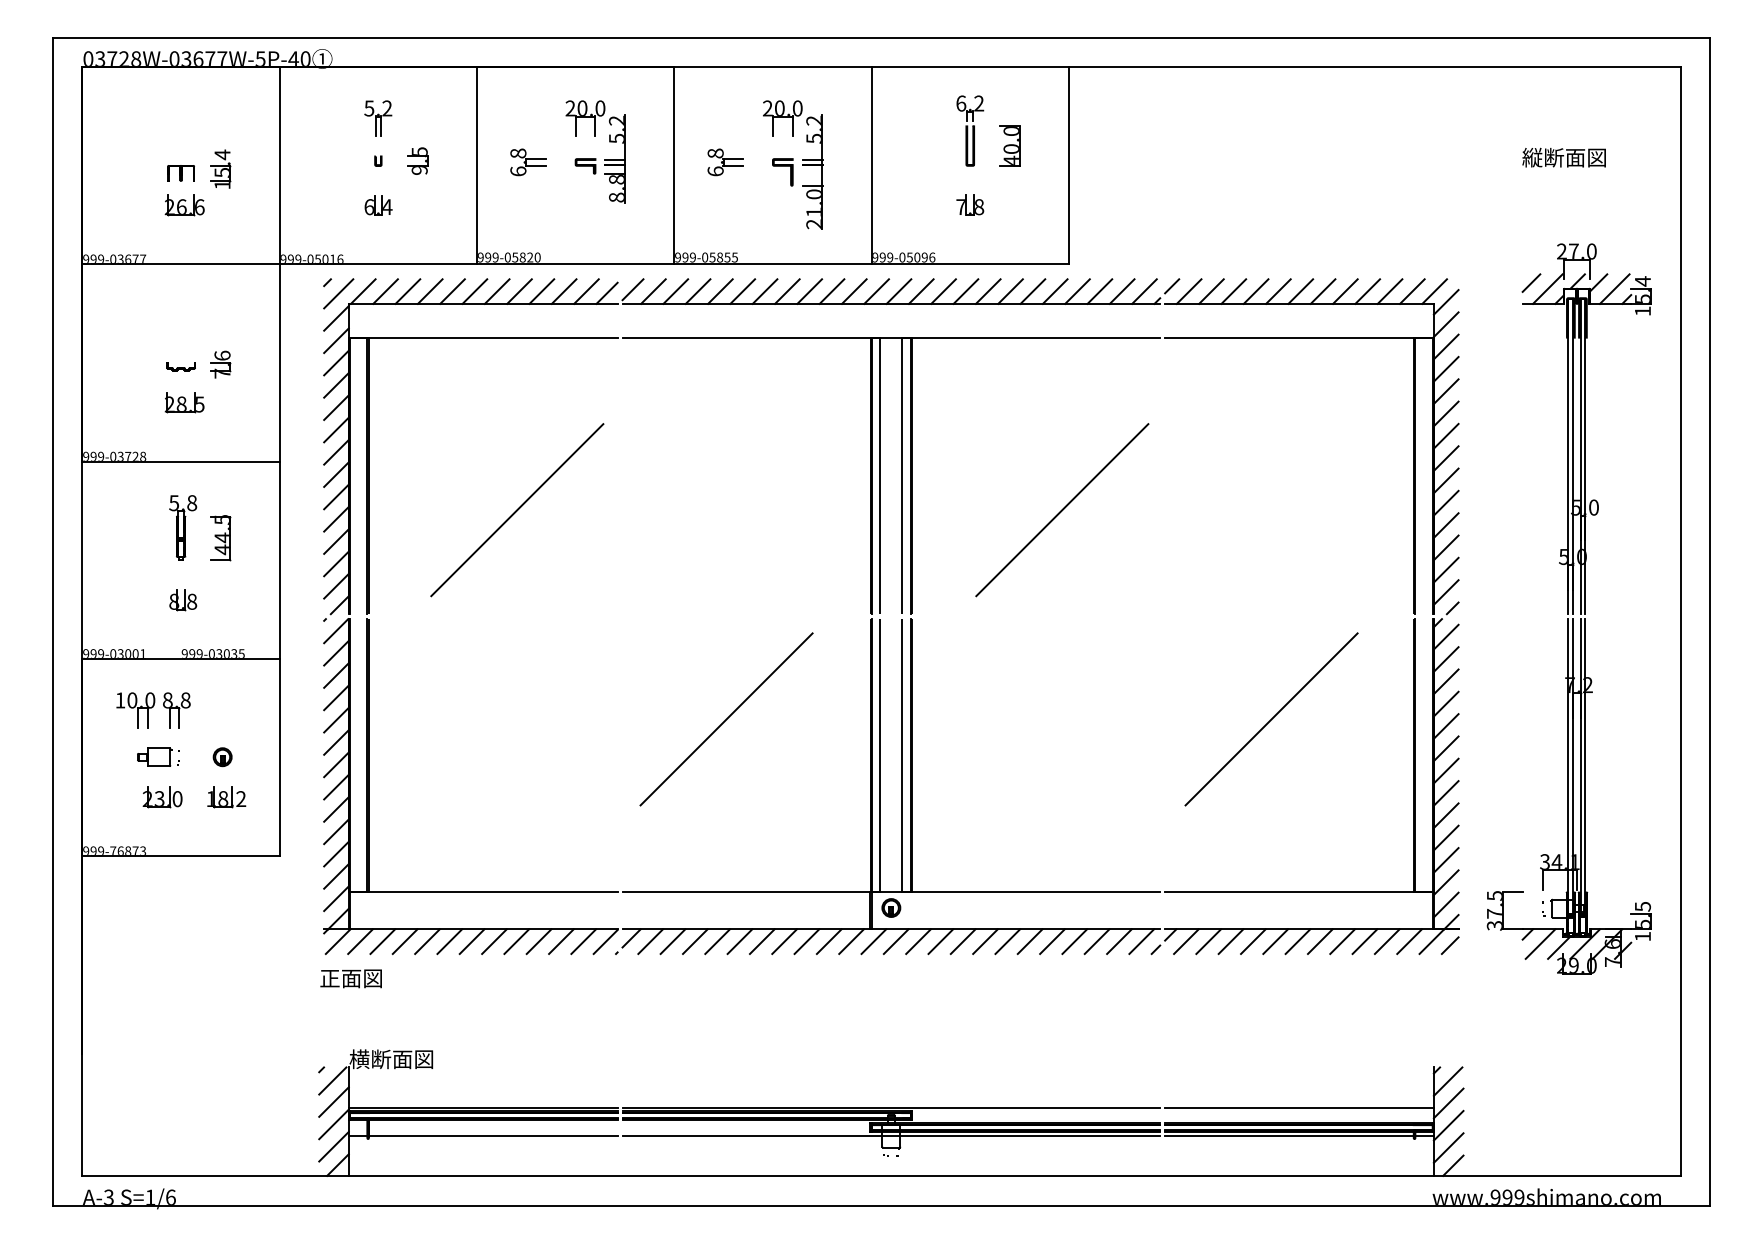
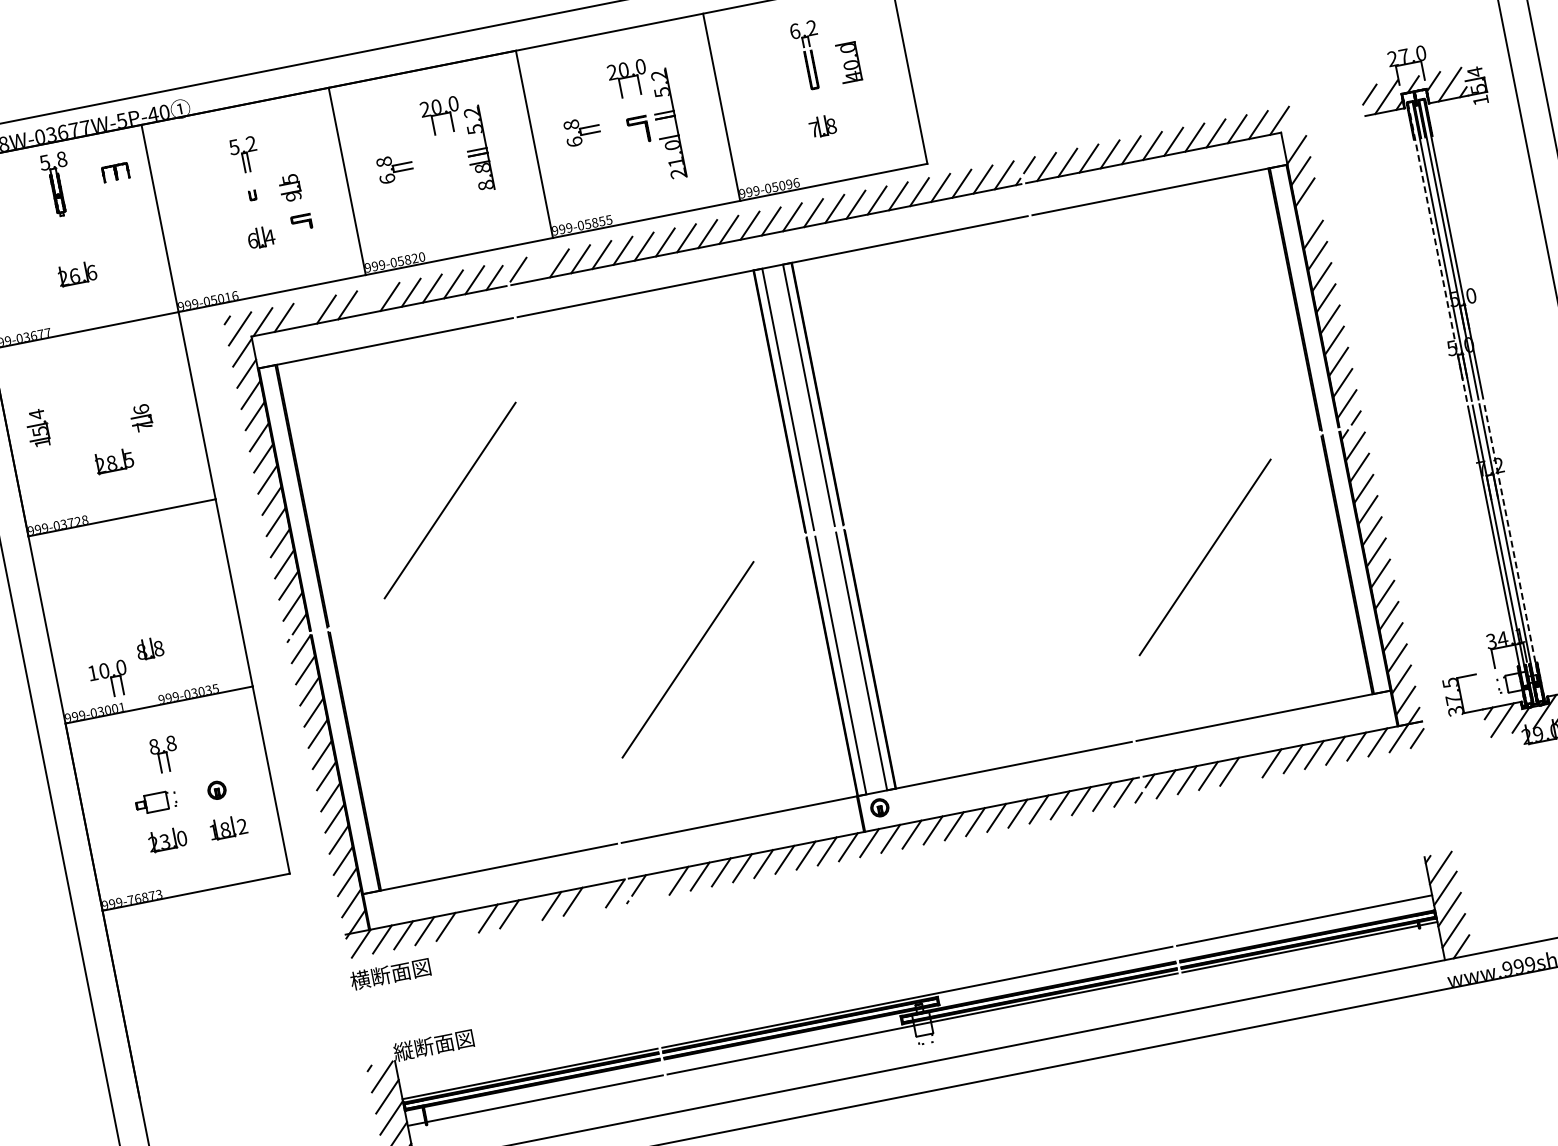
part: (585, 166) -> (301, 222), moved
part: (220, 168) -> (37, 427), moved
part: (180, 173) -> (115, 172), moved
line: (407, 291) -> (304, 313), removed
line: (474, 291) -> (368, 301), removed
line: (653, 291) -> (538, 267), removed
line: (1445, 302) -> (1291, 129), removed
part: (180, 366) -> (103, 427), removed
line: (1445, 391) -> (1308, 213), removed
line: (1568, 456) -> (1437, 252), solid -> dashed
line: (1062, 510) -> (967, 398), removed
part: (183, 527) -> (58, 184), moved
part: (220, 538) -> (173, 583), removed
part: (135, 710) -> (109, 679), moved
line: (1585, 766) -> (1511, 543), solid -> dashed
line: (449, 941) -> (466, 922), removed
line: (516, 941) -> (530, 910), removed
line: (583, 941) -> (594, 897), removed
line: (650, 941) -> (657, 884), removed
line: (1275, 941) -> (1250, 767), removed
text: (361, 978) -> (390, 974), 正面図 -> 横断面図
text: (359, 1059) -> (403, 1051), 横断面図 -> 縦断面図

